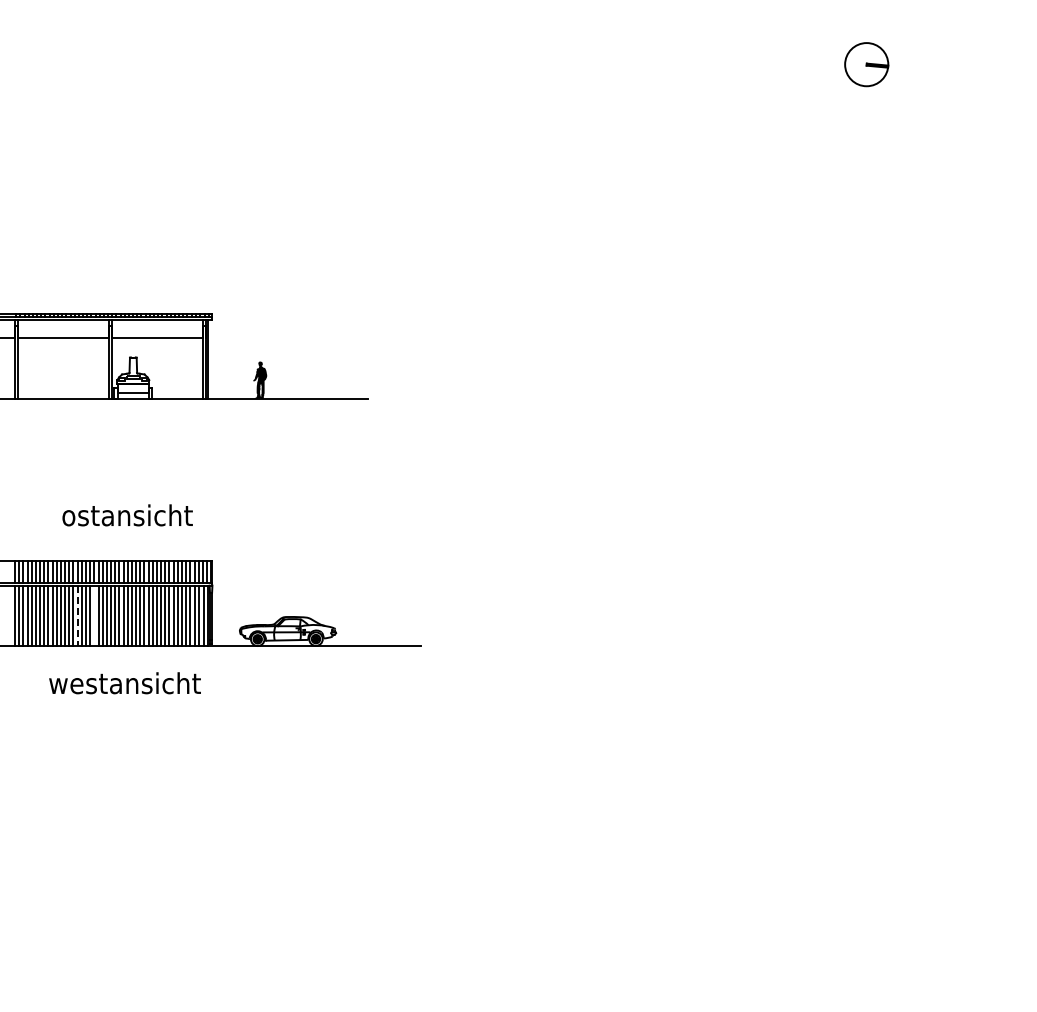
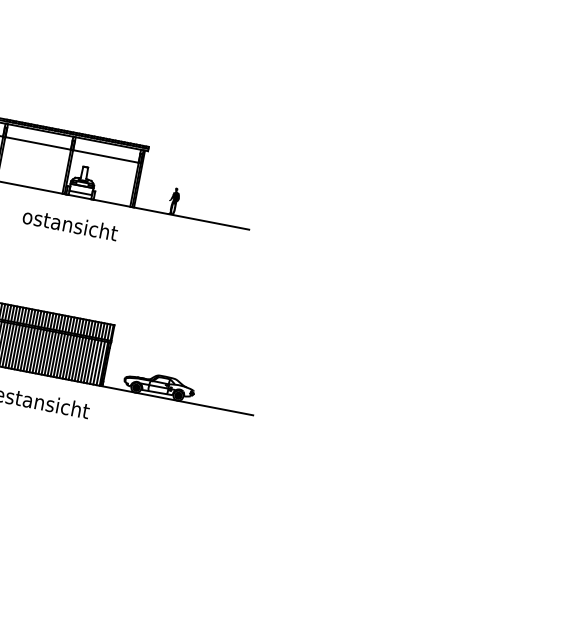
text: (127, 515) -> (70, 224), moved
line: (94, 615) -> (21, 347), added
line: (77, 616) -> (9, 346), dashed -> solid

